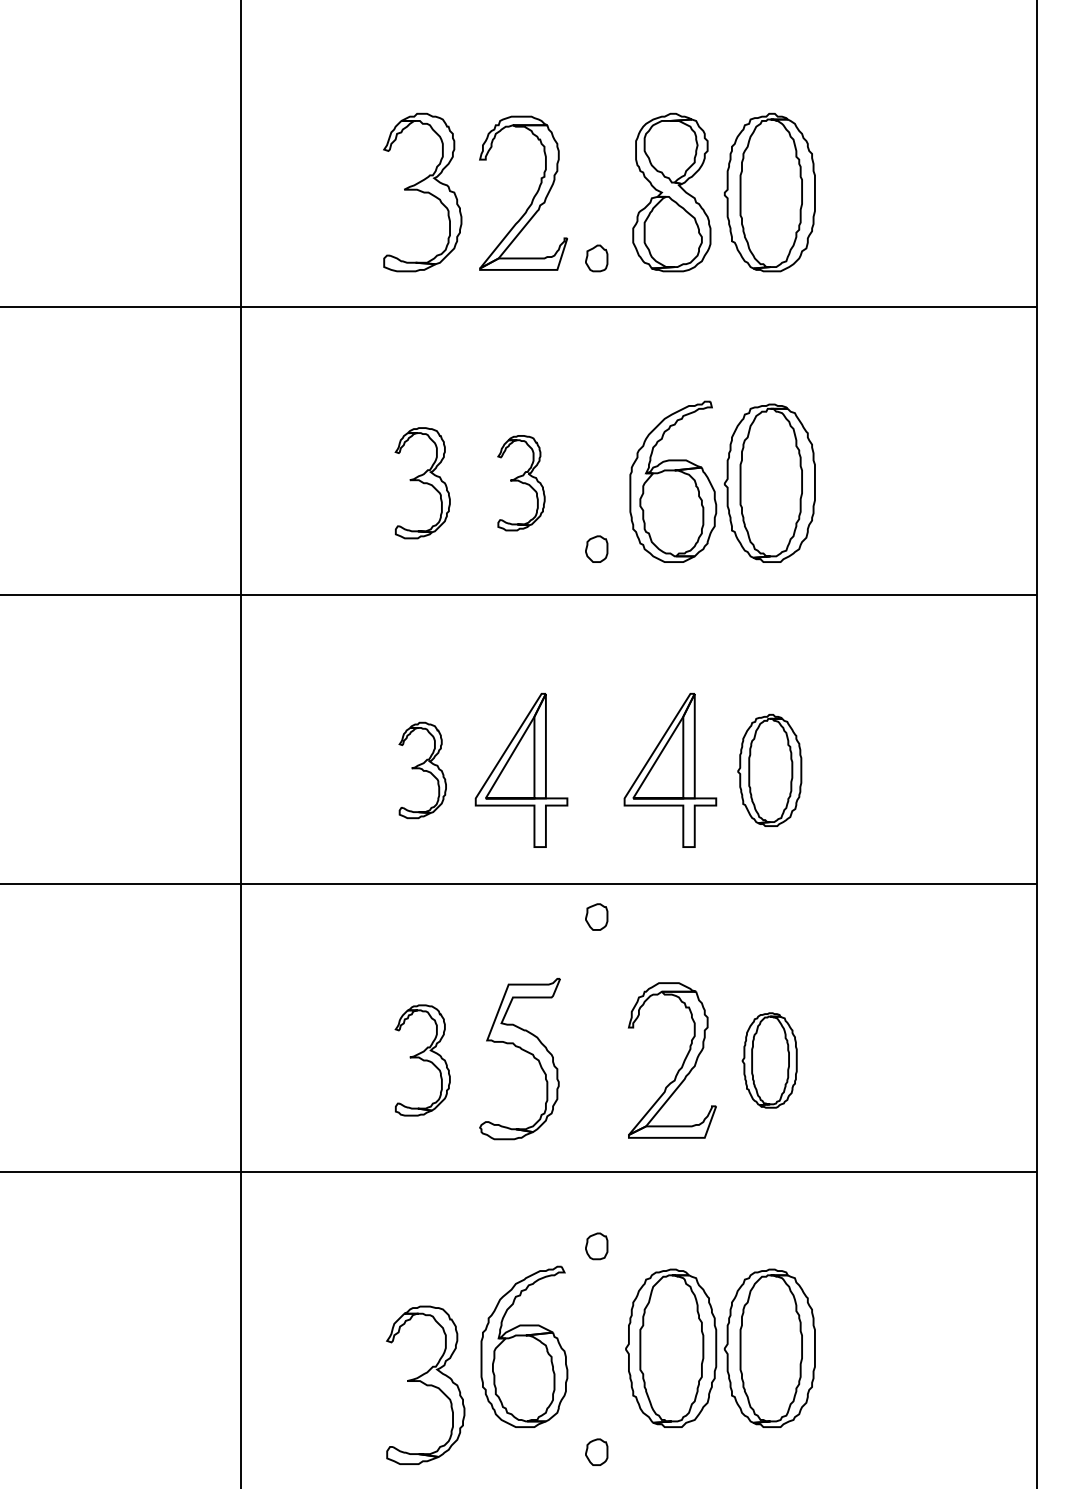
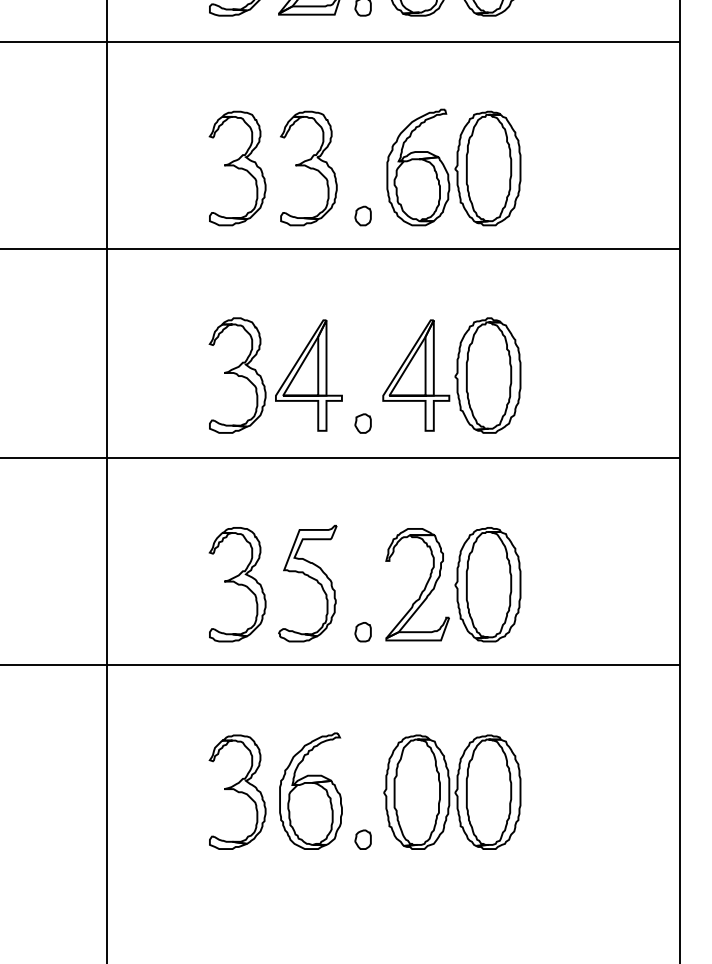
part: (422, 482) -> (237, 167), size x1.43
part: (521, 482) -> (308, 167), size x1.67
part: (422, 770) -> (237, 375), size x1.67
part: (769, 770) -> (487, 375), size x1.43
part: (596, 916) -> (362, 423), moved
part: (422, 1060) -> (237, 584), size x1.43
part: (769, 1060) -> (487, 584), size x1.67
part: (596, 1246) -> (362, 632), moved
part: (425, 1384) -> (237, 791), moved
part: (596, 1451) -> (362, 839), moved

